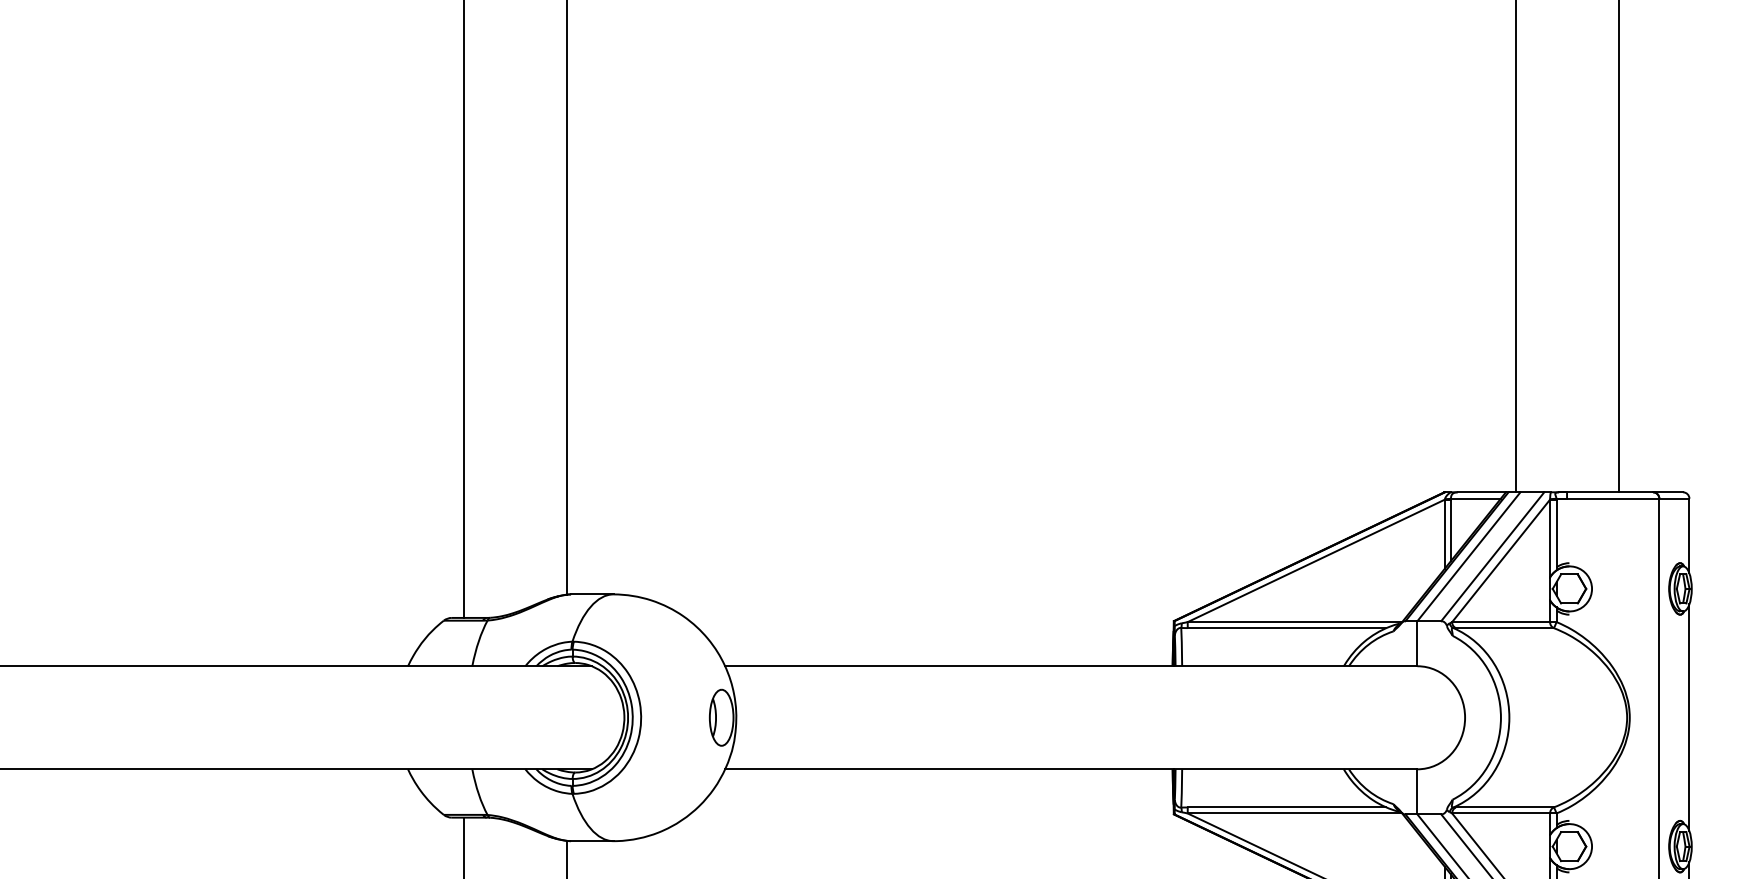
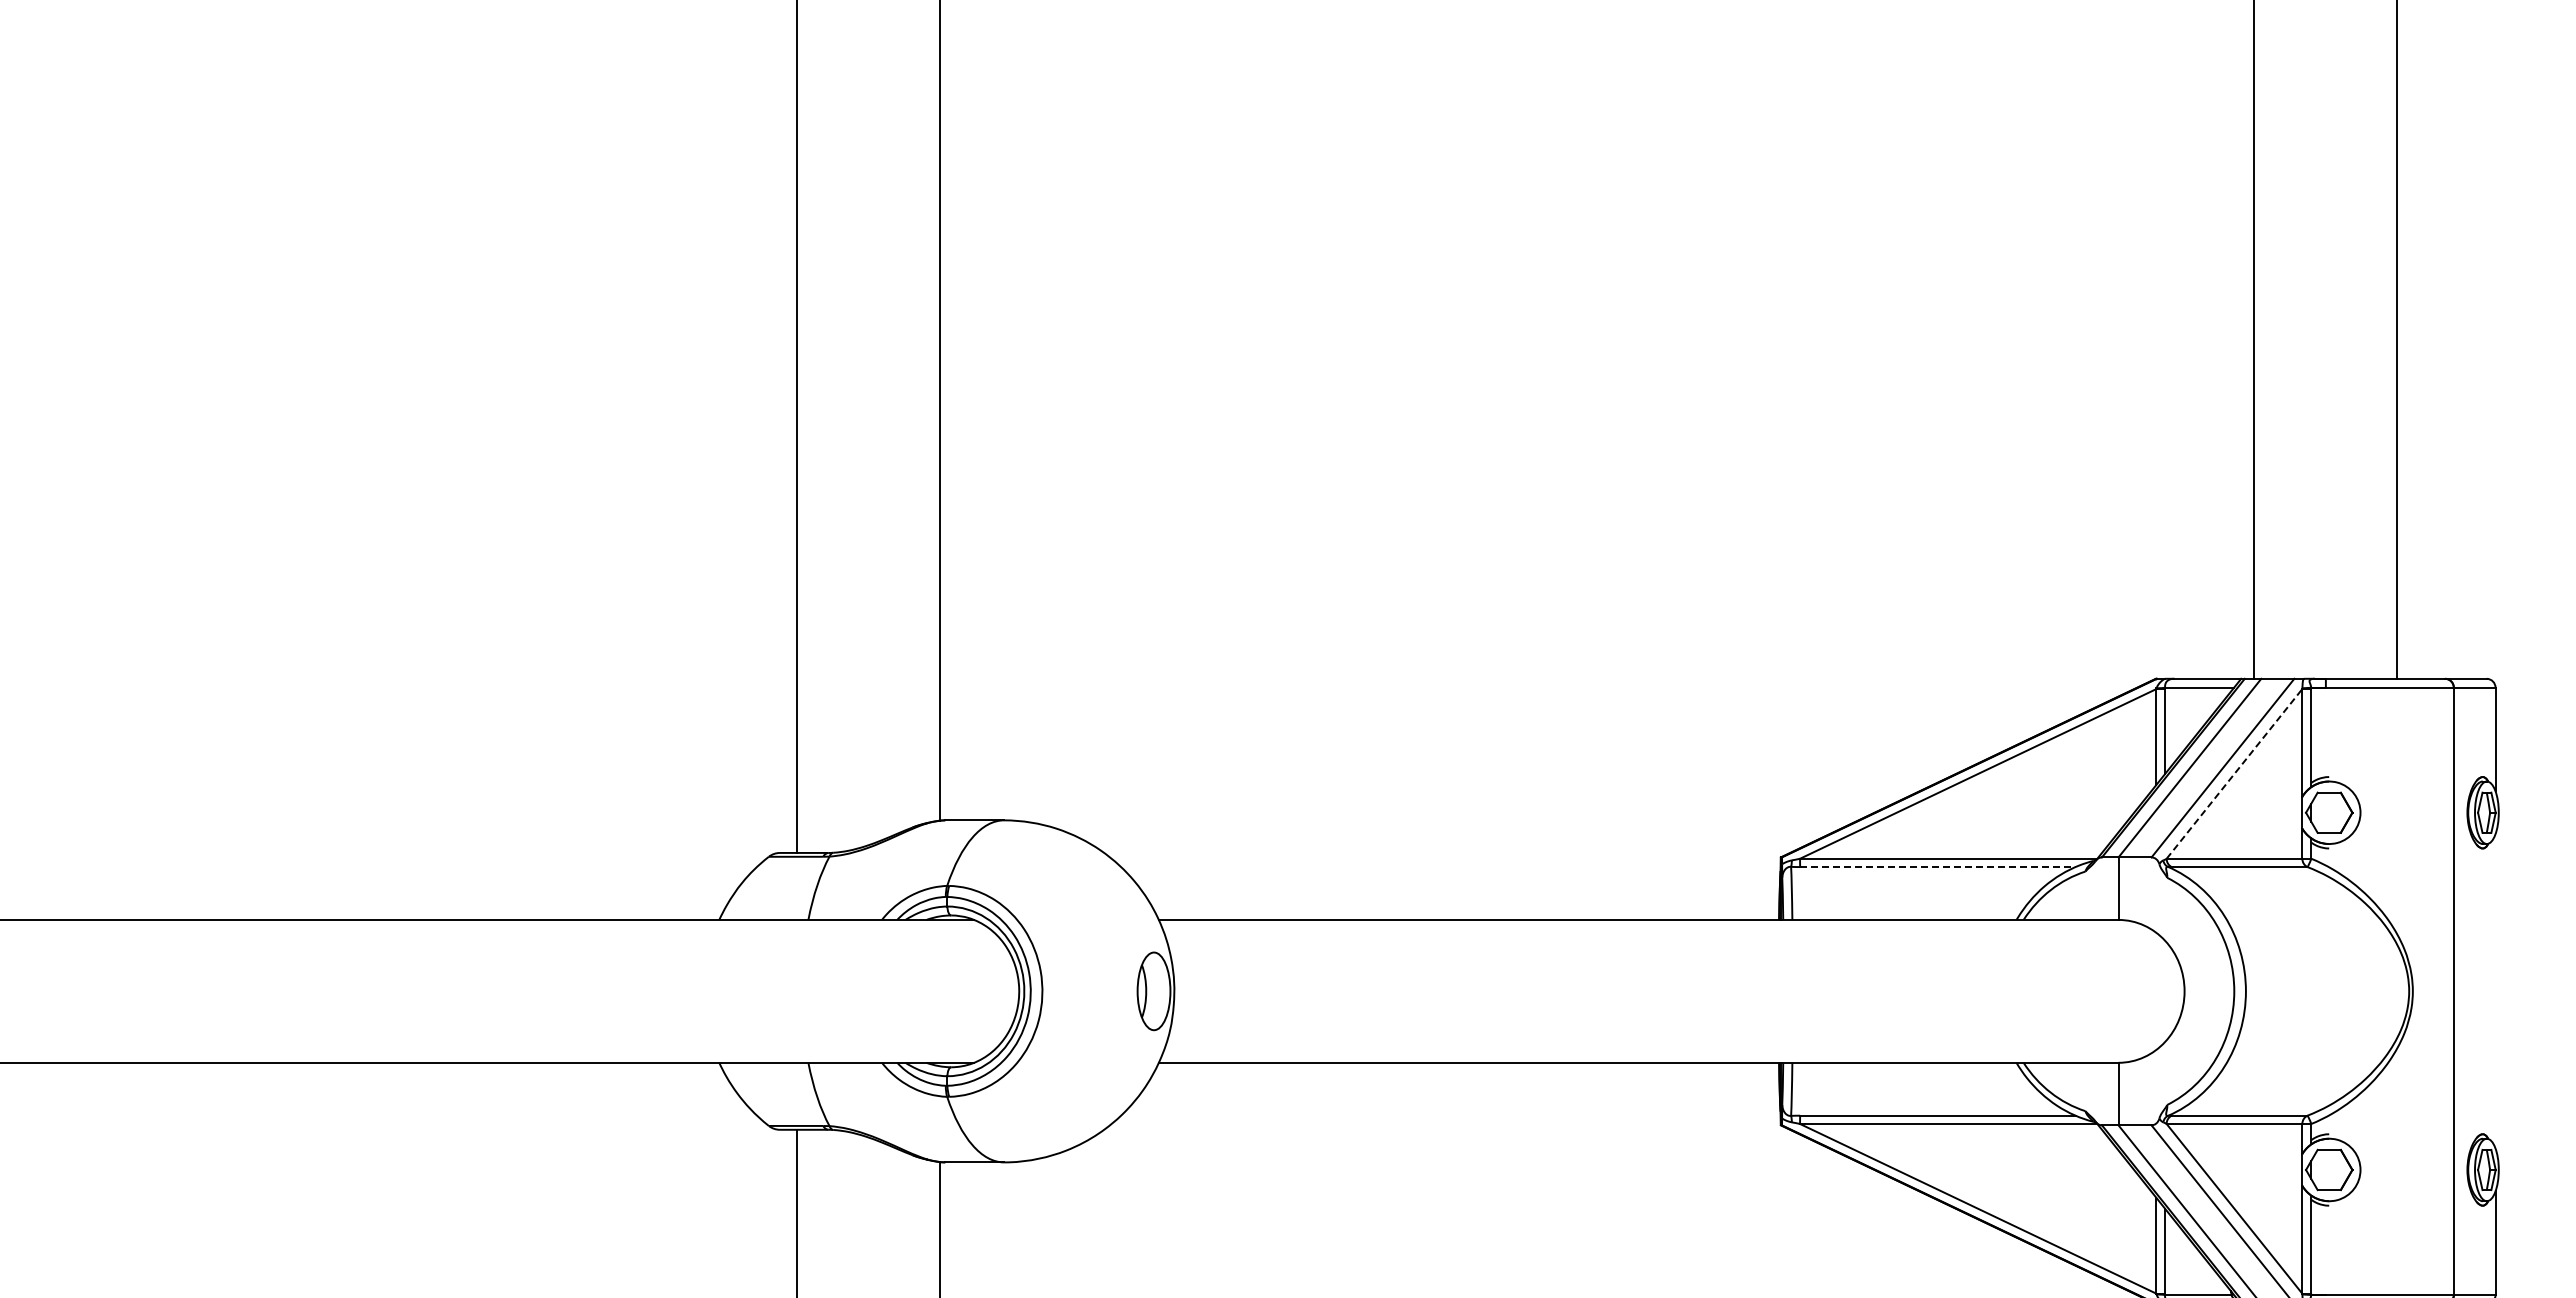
line: (1501, 560) -> (2234, 773), solid -> dashed
line: (1286, 628) -> (1937, 867), solid -> dashed
line: (1689, 717) -> (2495, 991), removed

